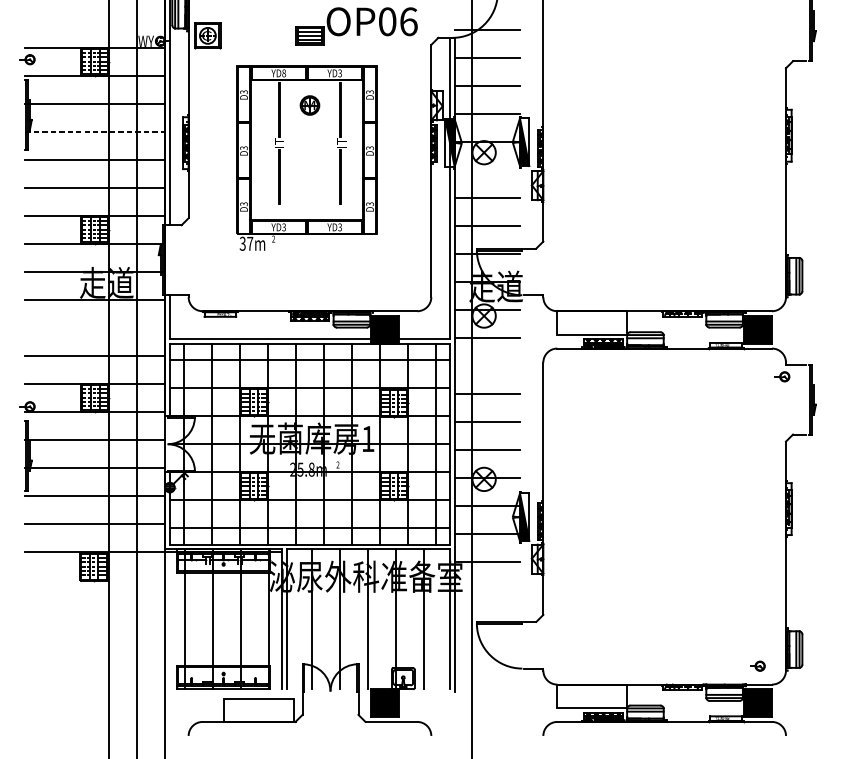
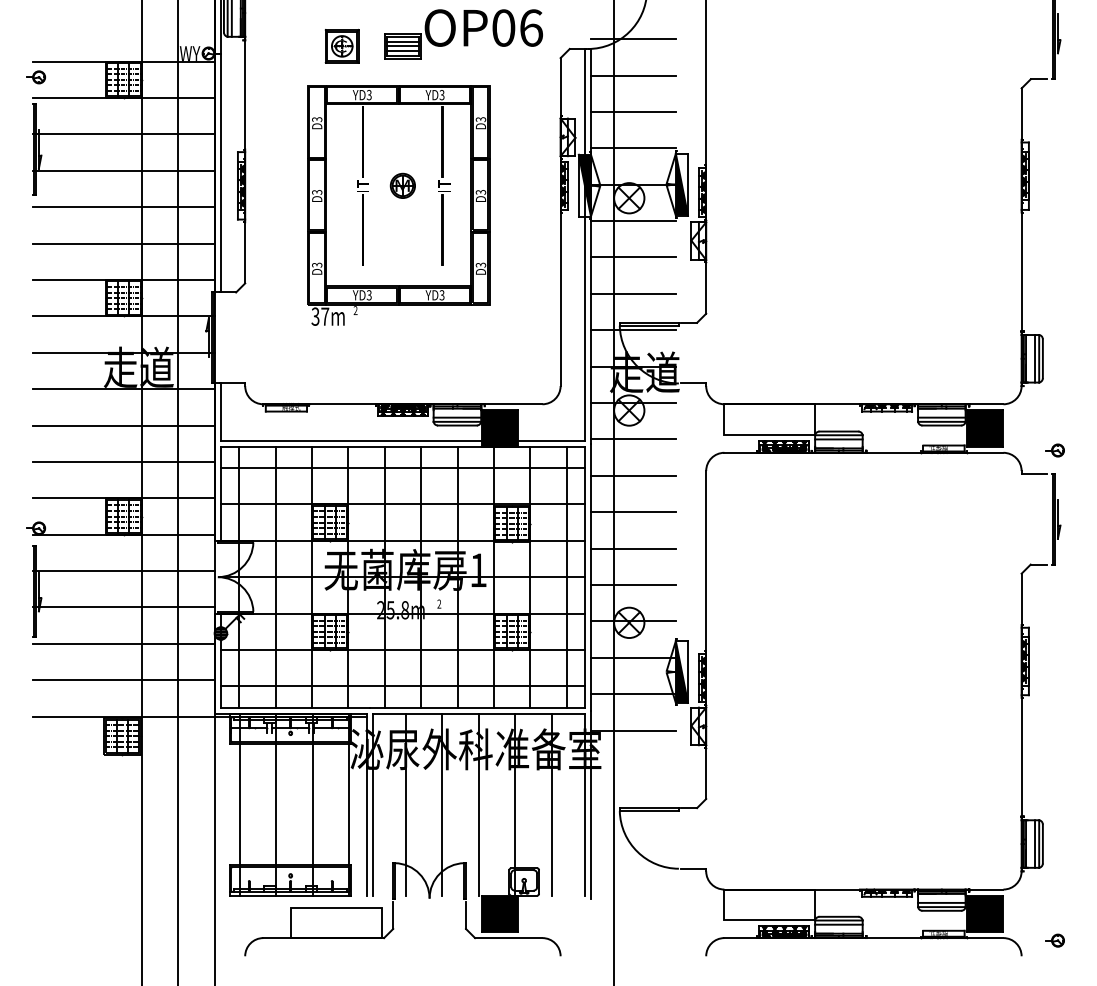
part: (207, 35) -> (341, 46), moved
text: (283, 72) -> (368, 94), YD8 -> YD3
part: (309, 105) -> (402, 185), moved
line: (95, 131) -> (123, 170), dashed -> solid
line: (486, 170) -> (632, 221), added
line: (95, 327) -> (123, 425), added
line: (486, 366) -> (632, 475), added
part: (782, 376) -> (1054, 450), moved
part: (757, 666) -> (1054, 940), moved

